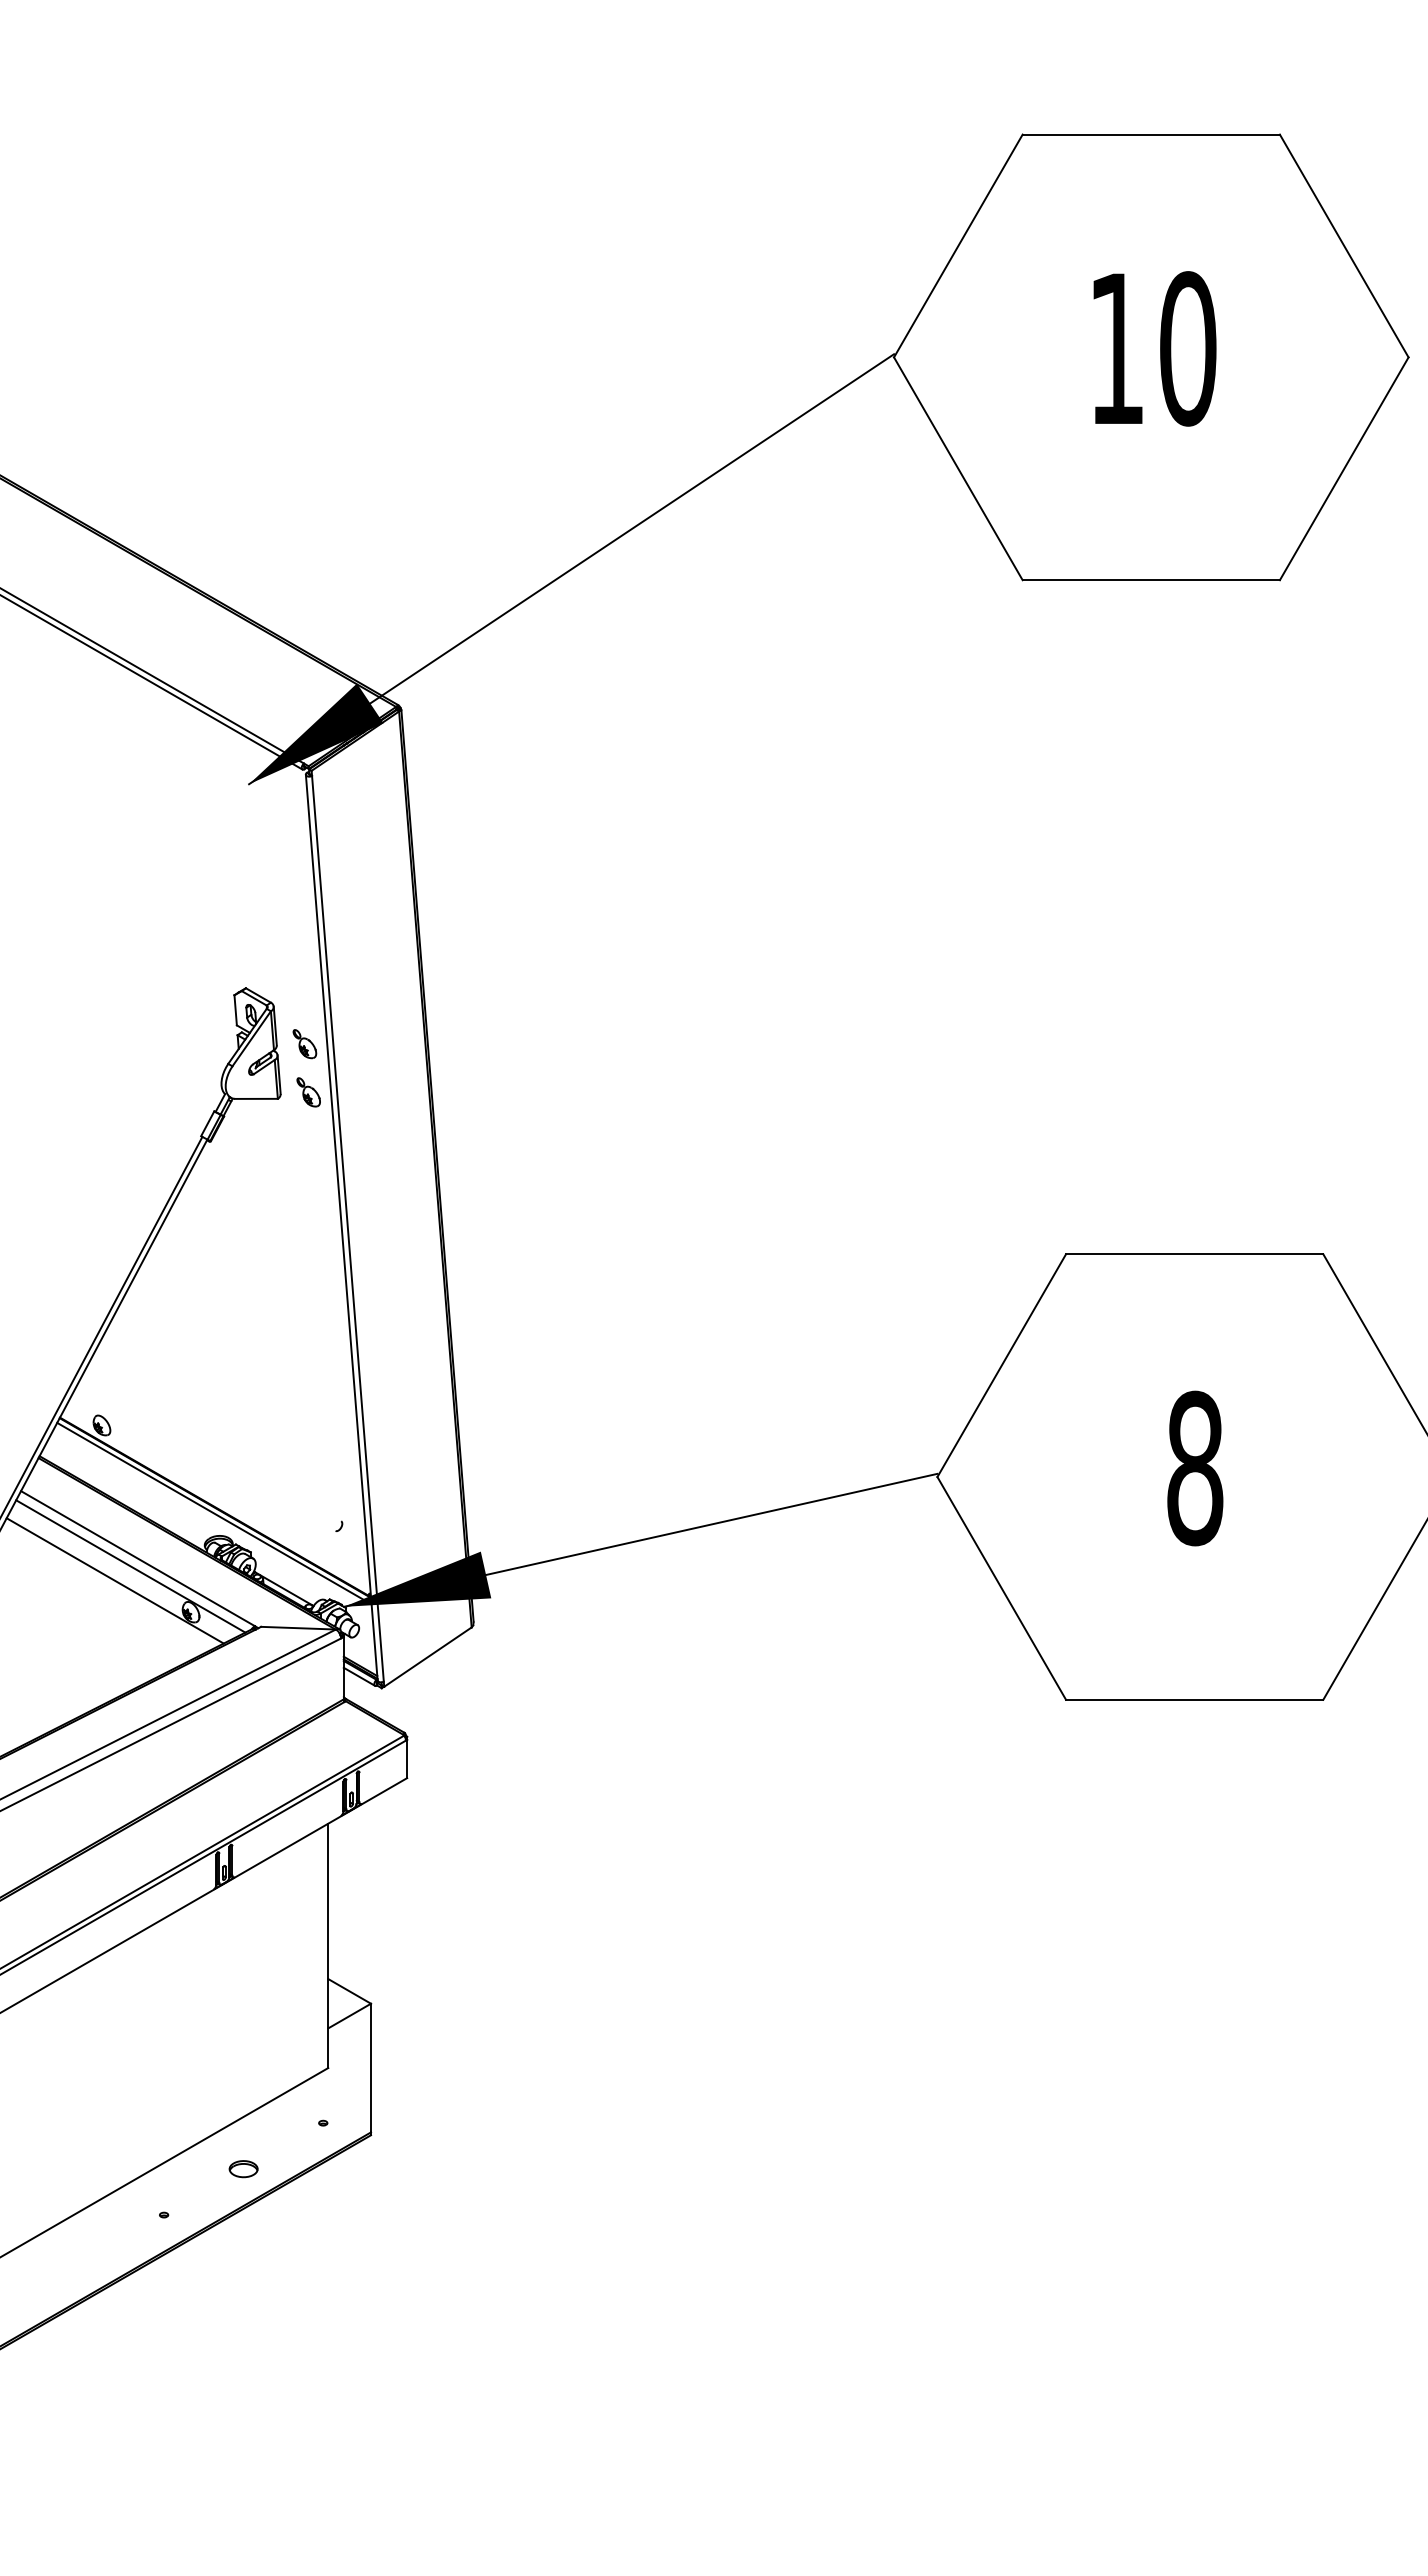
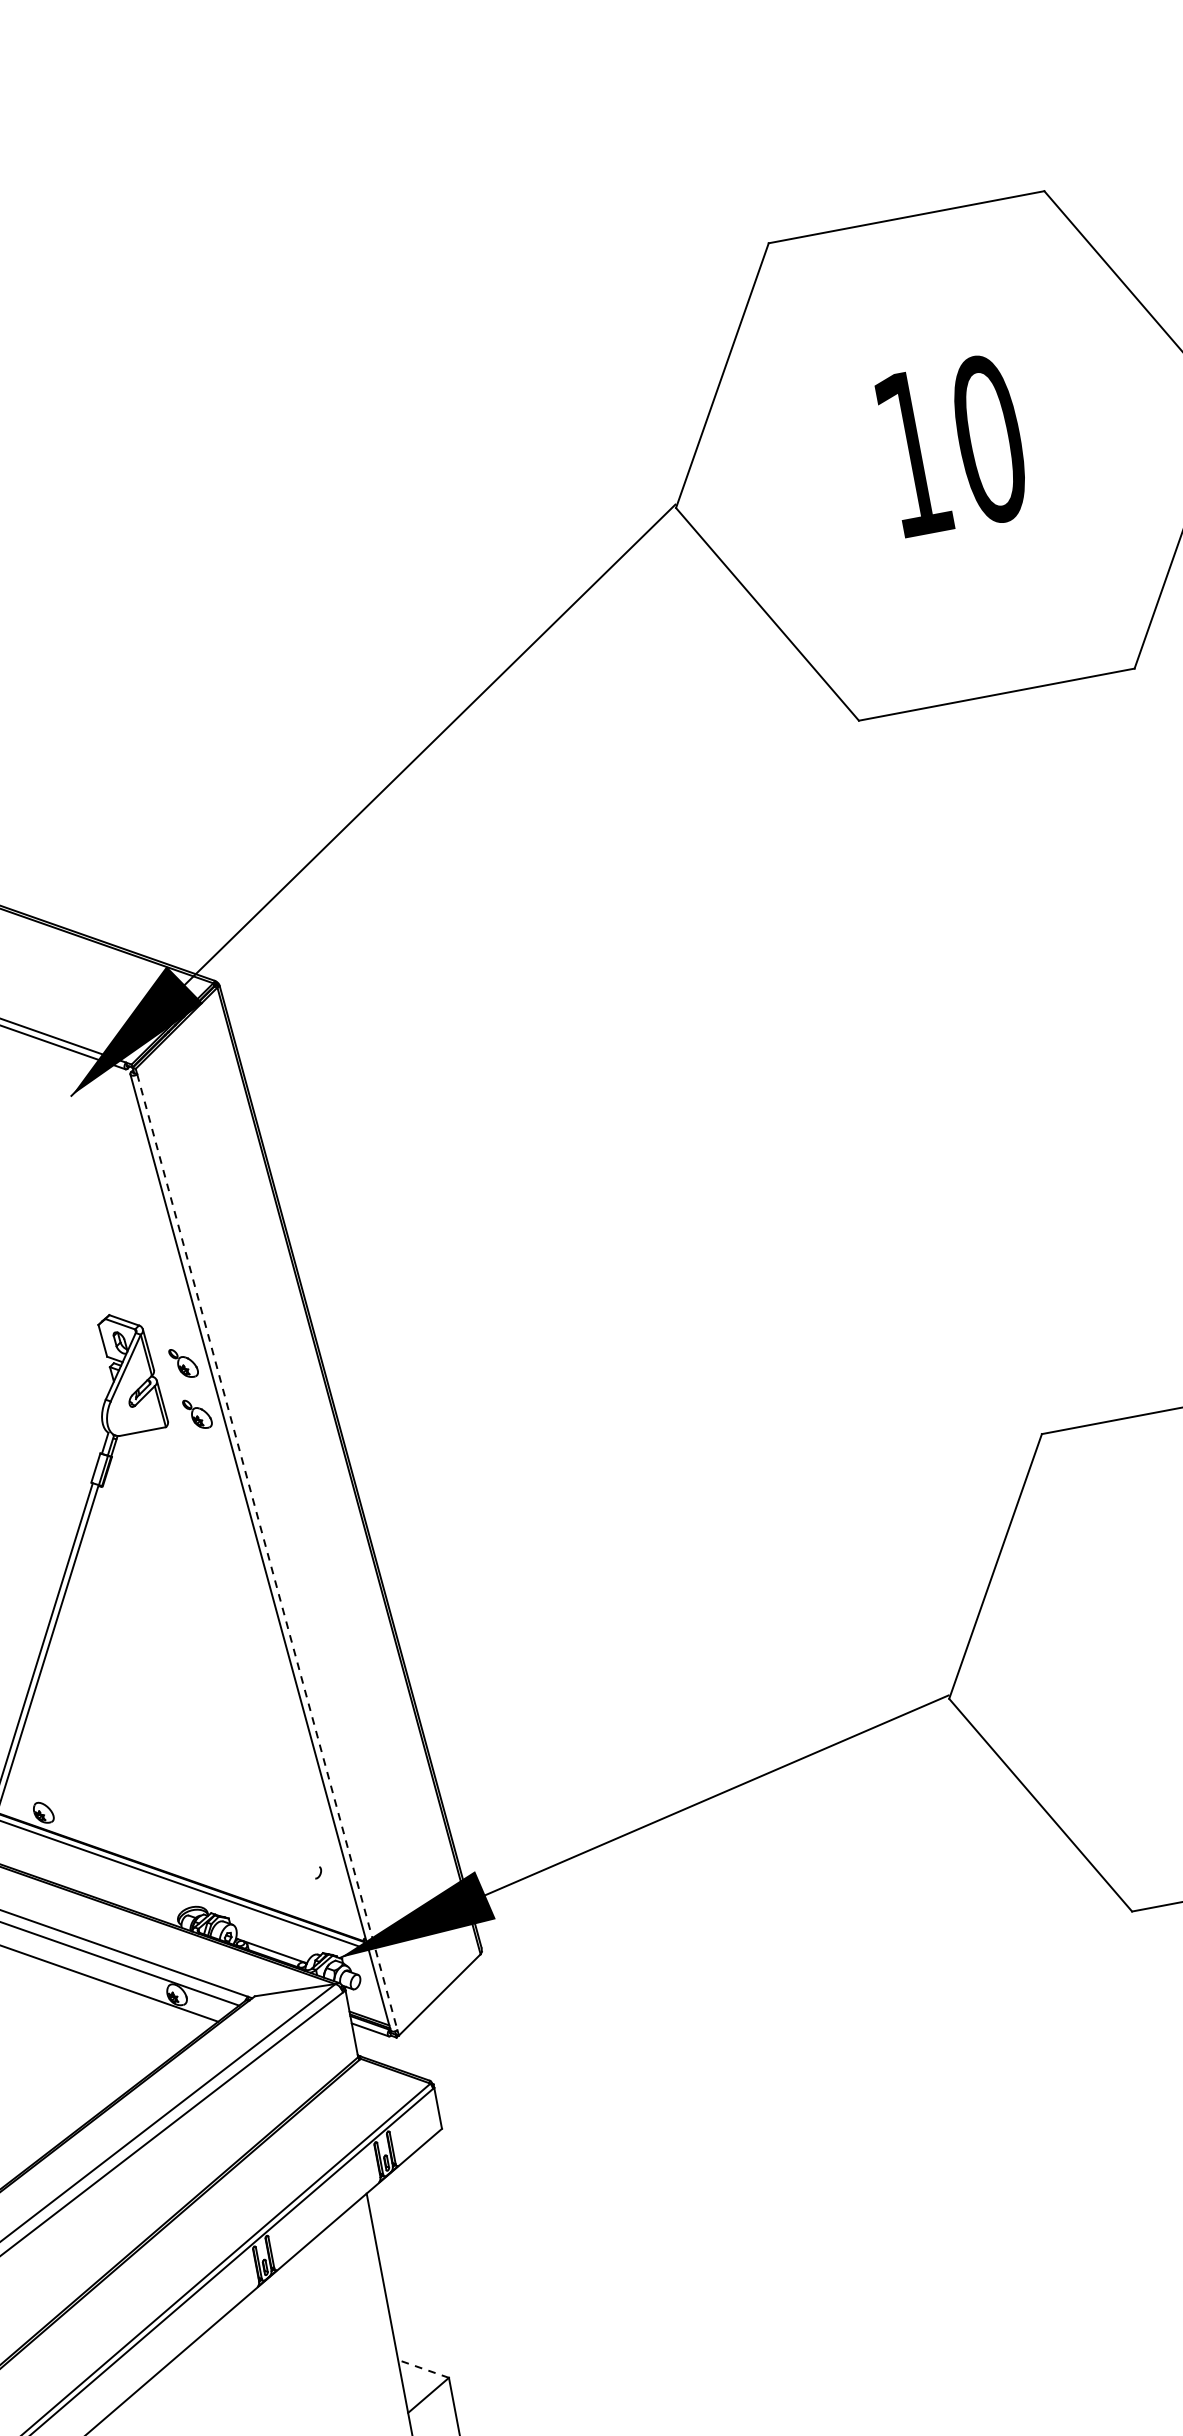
line: (347, 1229) -> (267, 1553), solid -> dashed
line: (349, 1991) -> (423, 2369), solid -> dashed

